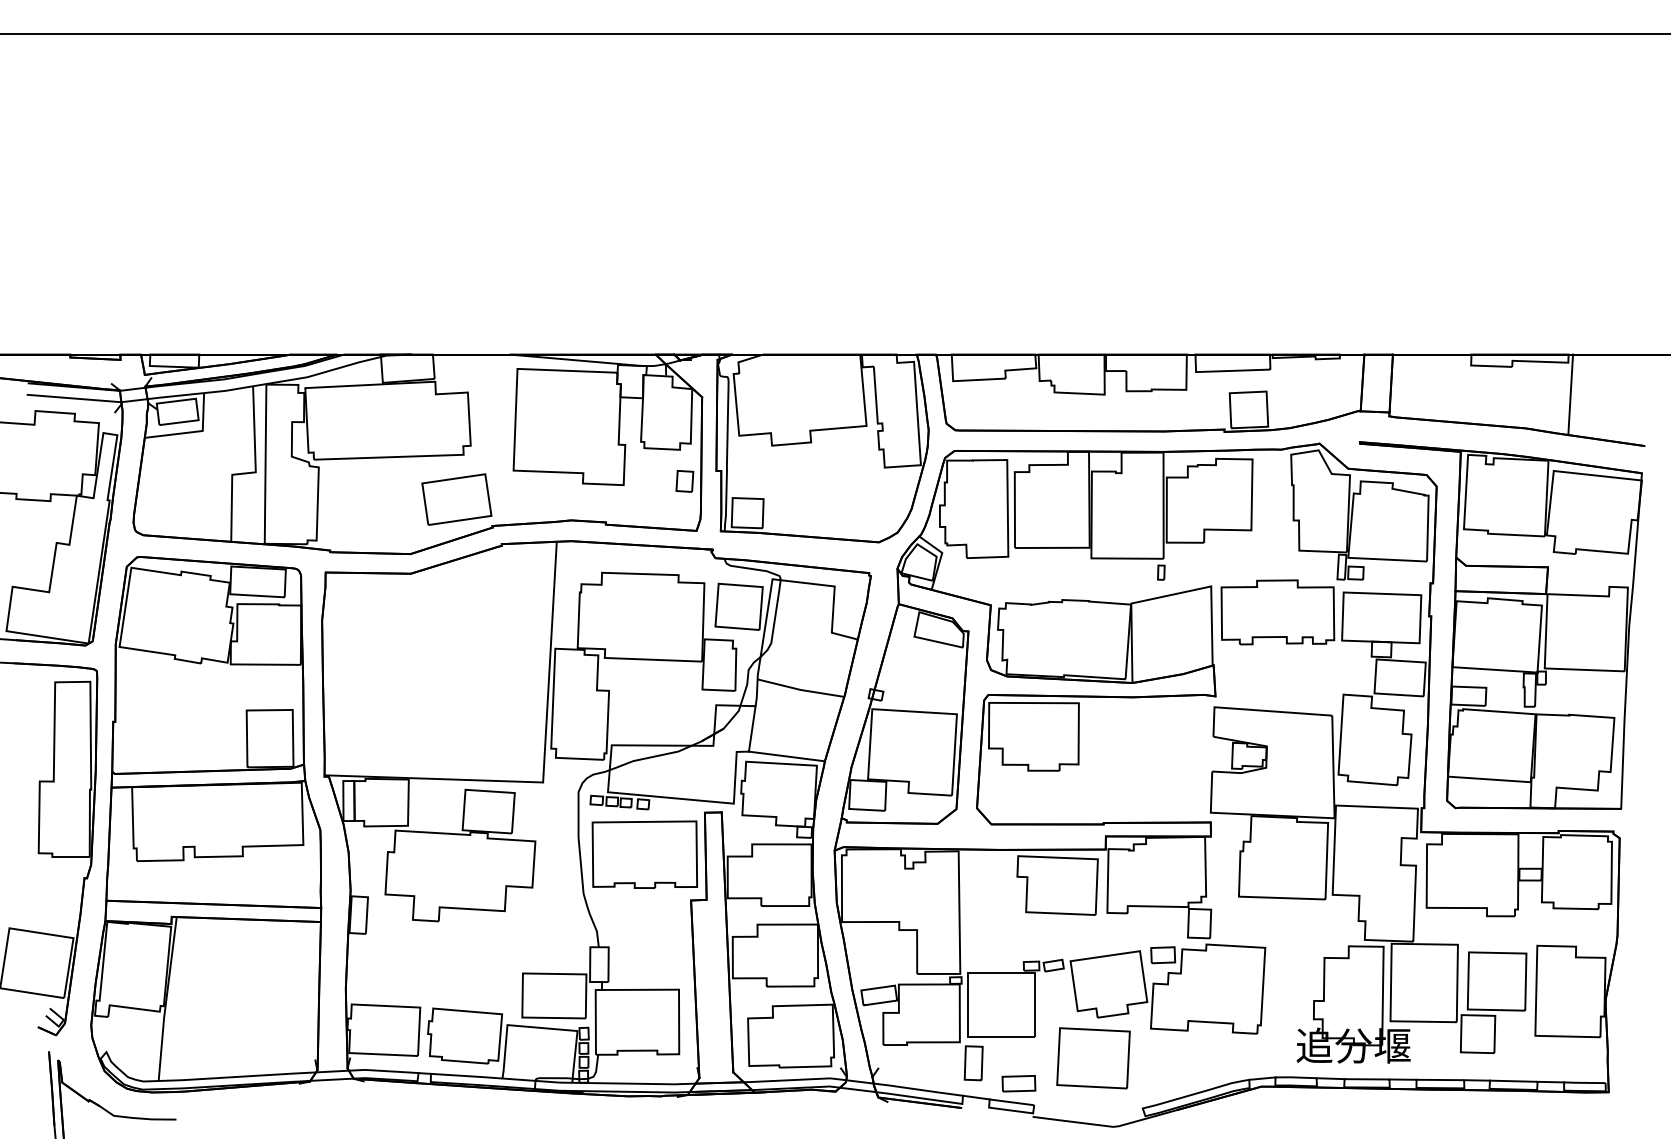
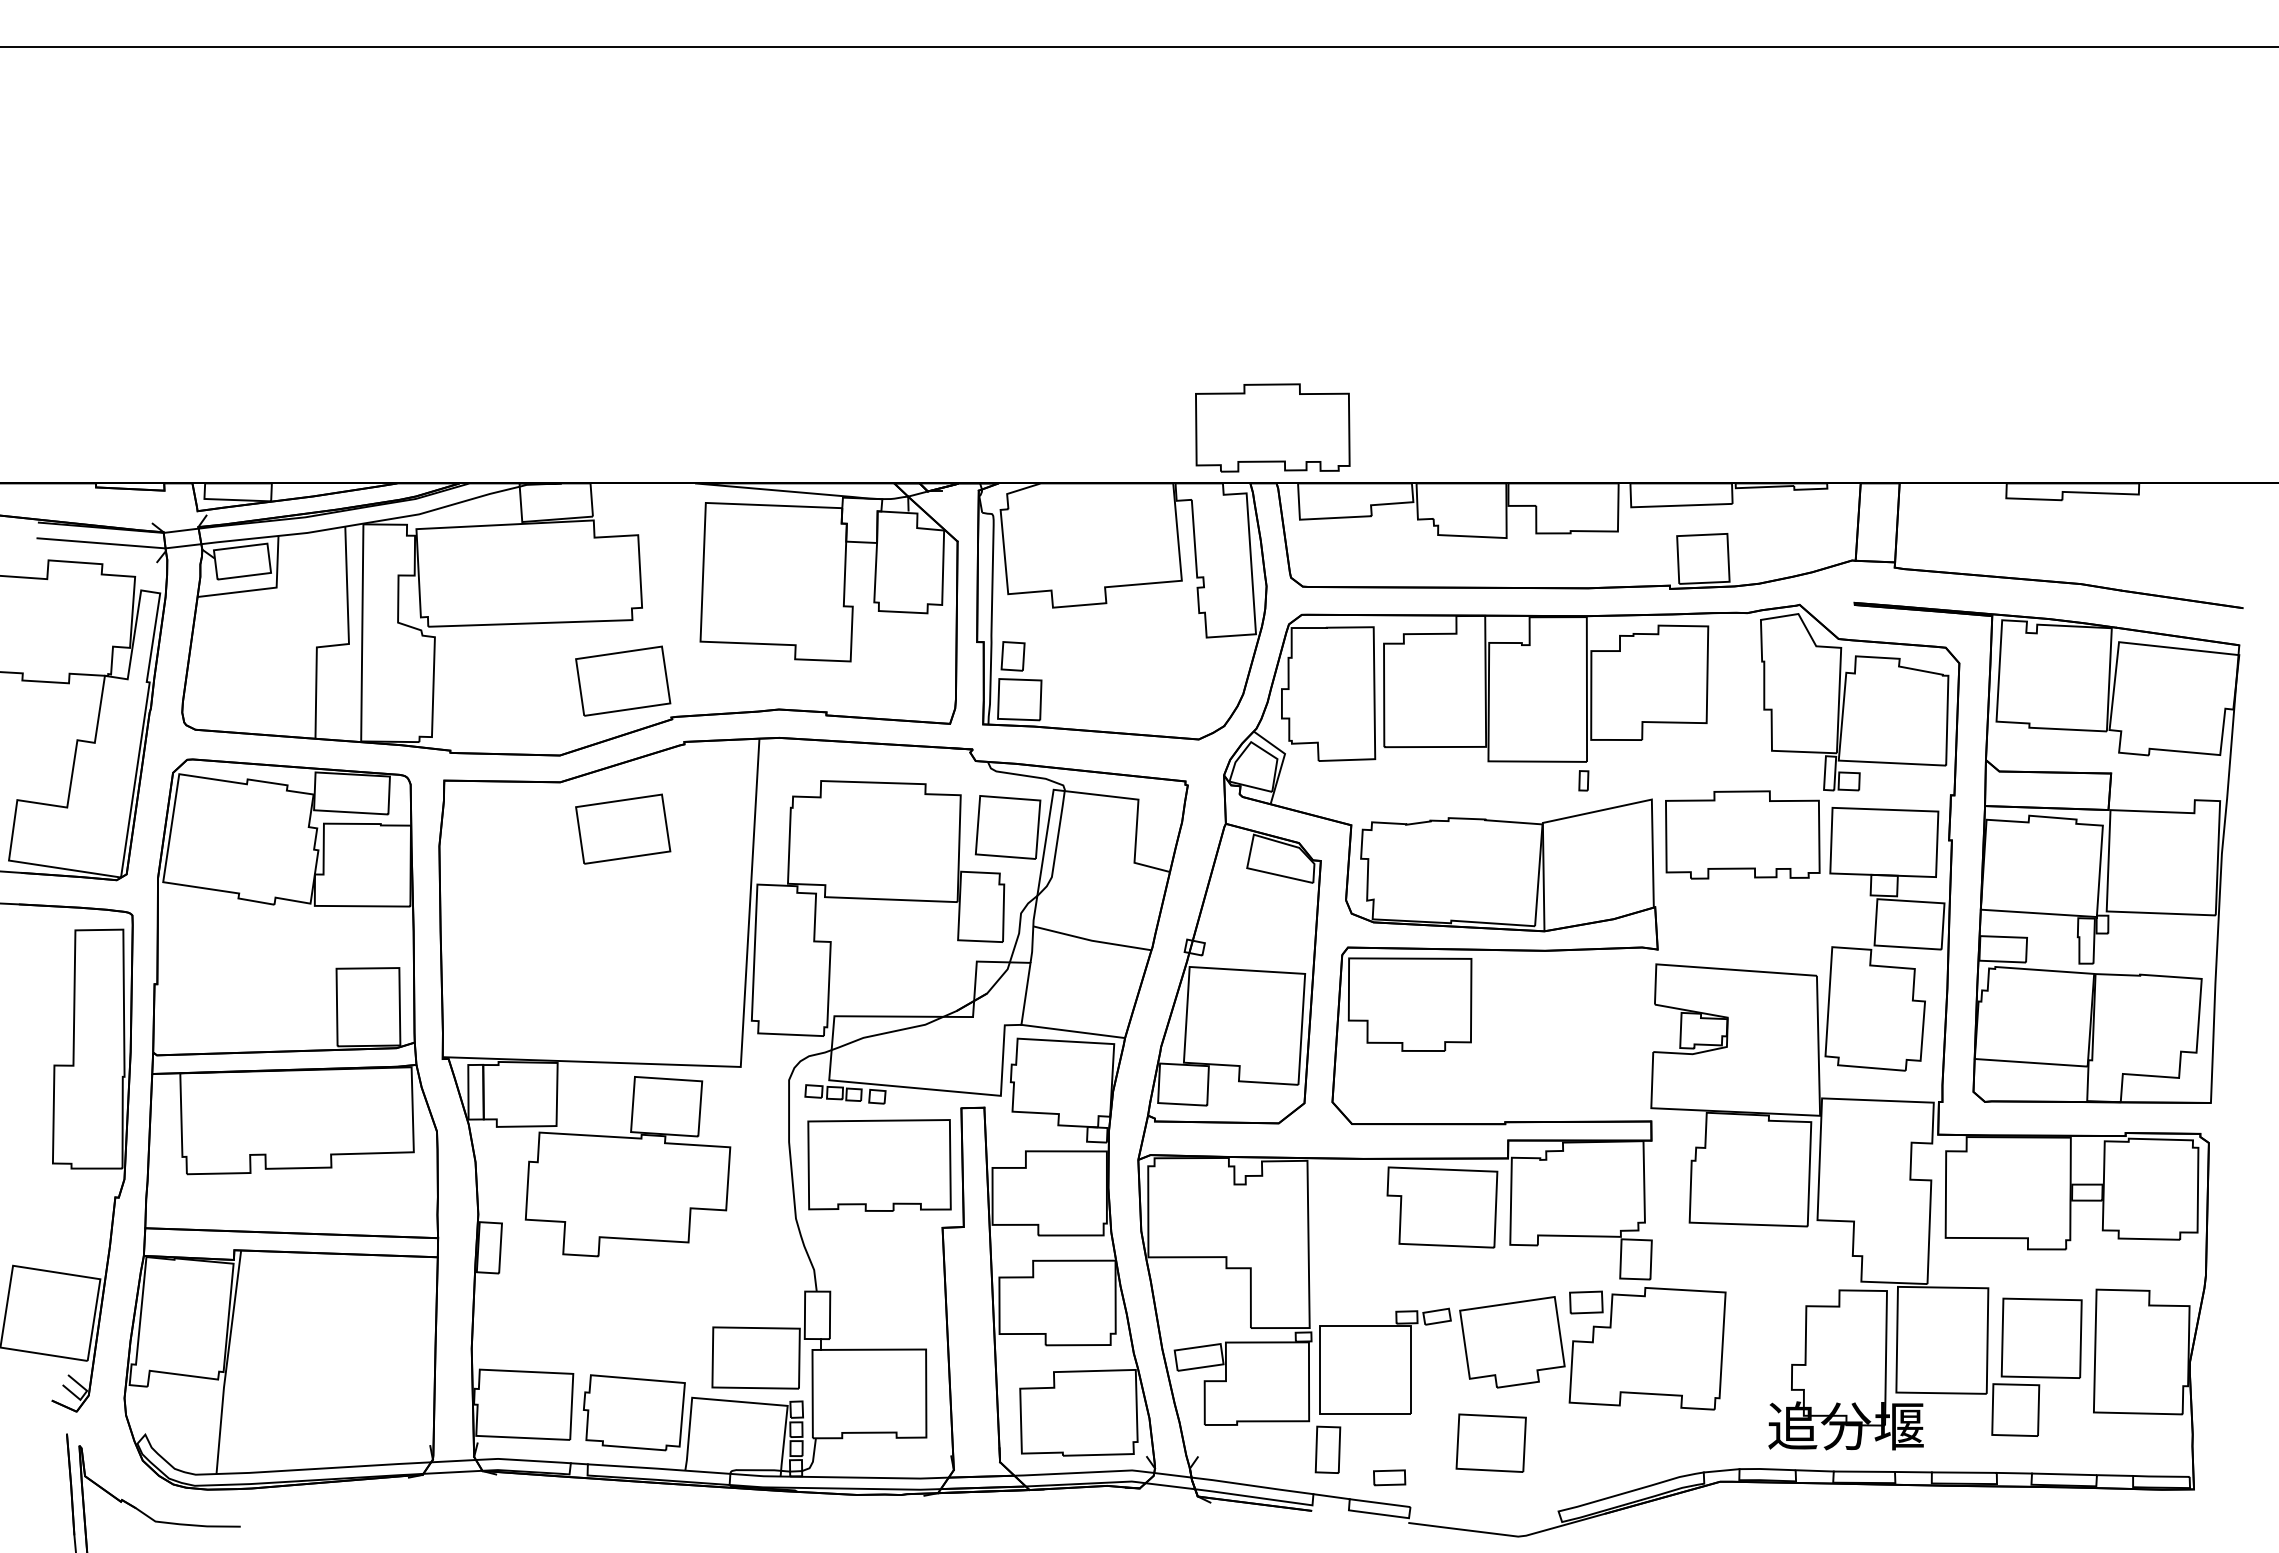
part: (933, 313) -> (1272, 427), added
line: (1570, 394) -> (2141, 538), removed
part: (684, 481) -> (1012, 656), moved
part: (457, 607) -> (623, 828), added
part: (1092, 1058) -> (1490, 1443), size x0.7
part: (1018, 1083) -> (1389, 1477), size x0.7

